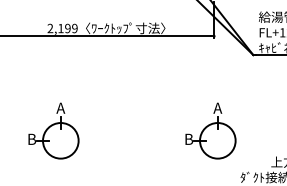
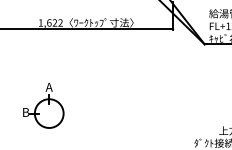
text: (62, 28) -> (50, 22), 2,199 -> 1,622
part: (210, 130) -> (170, 105), removed

